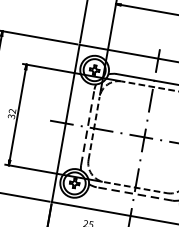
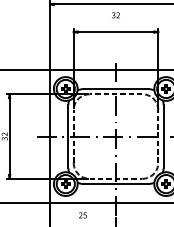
line: (87, 127) -> (68, 136), dashed -> solid
line: (134, 194) -> (116, 184), dashed -> solid

